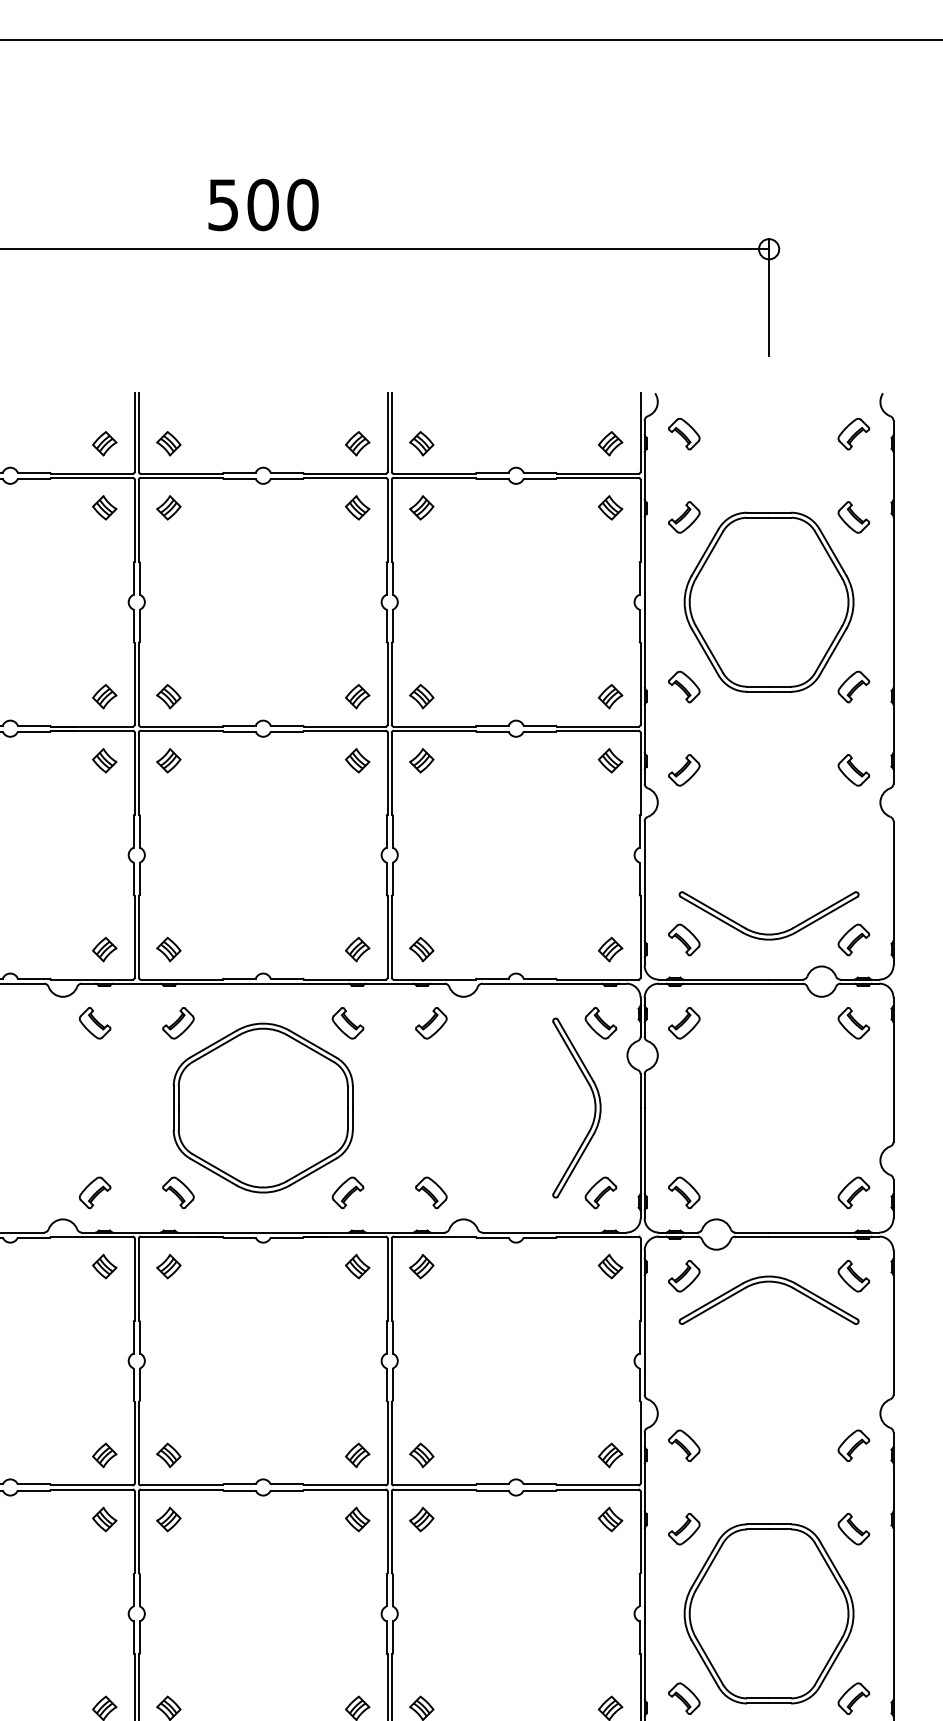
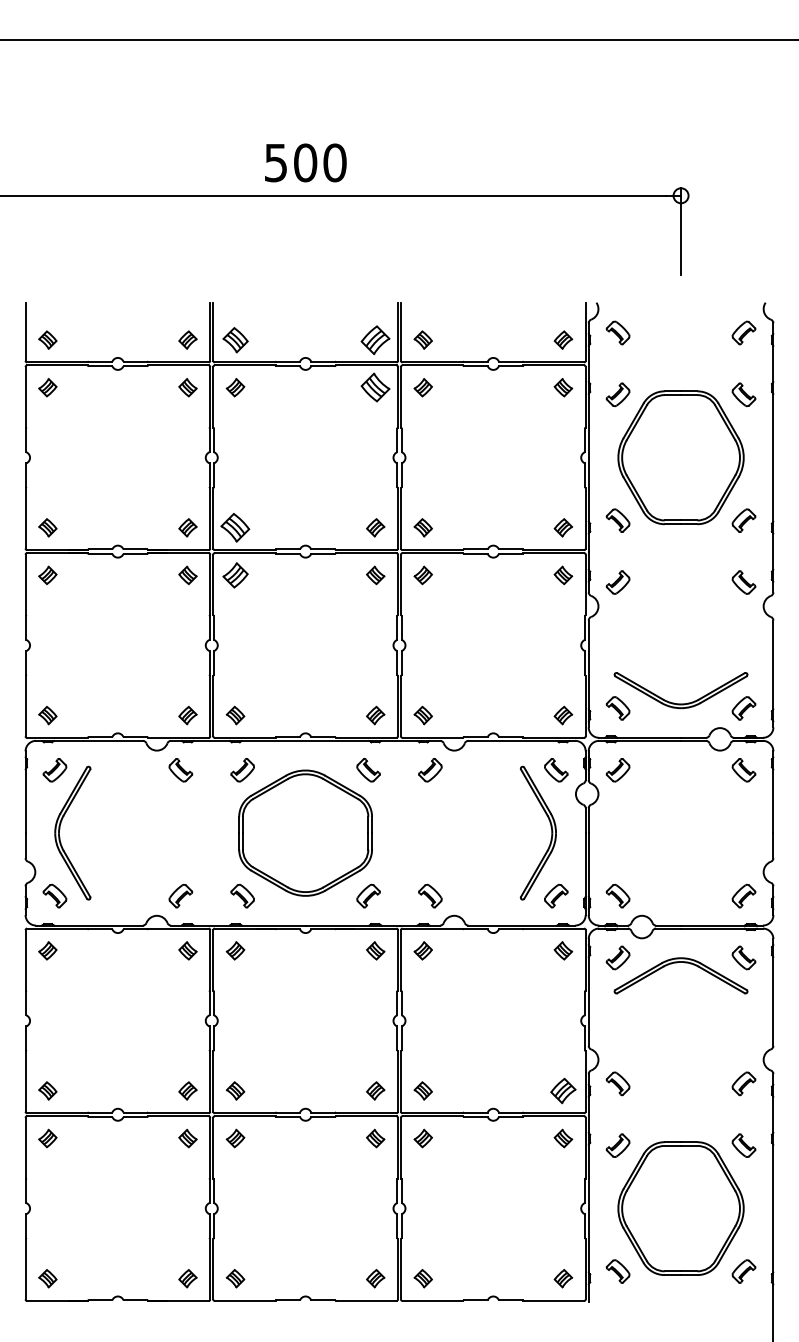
part: (168, 442) -> (235, 339), size x1.4
part: (357, 442) -> (375, 339), size x1.6
part: (357, 507) -> (375, 387), size x1.6
part: (168, 696) -> (235, 527), size x1.6
part: (168, 760) -> (235, 575), size x1.4
part: (610, 1454) -> (563, 1090), size x1.4

